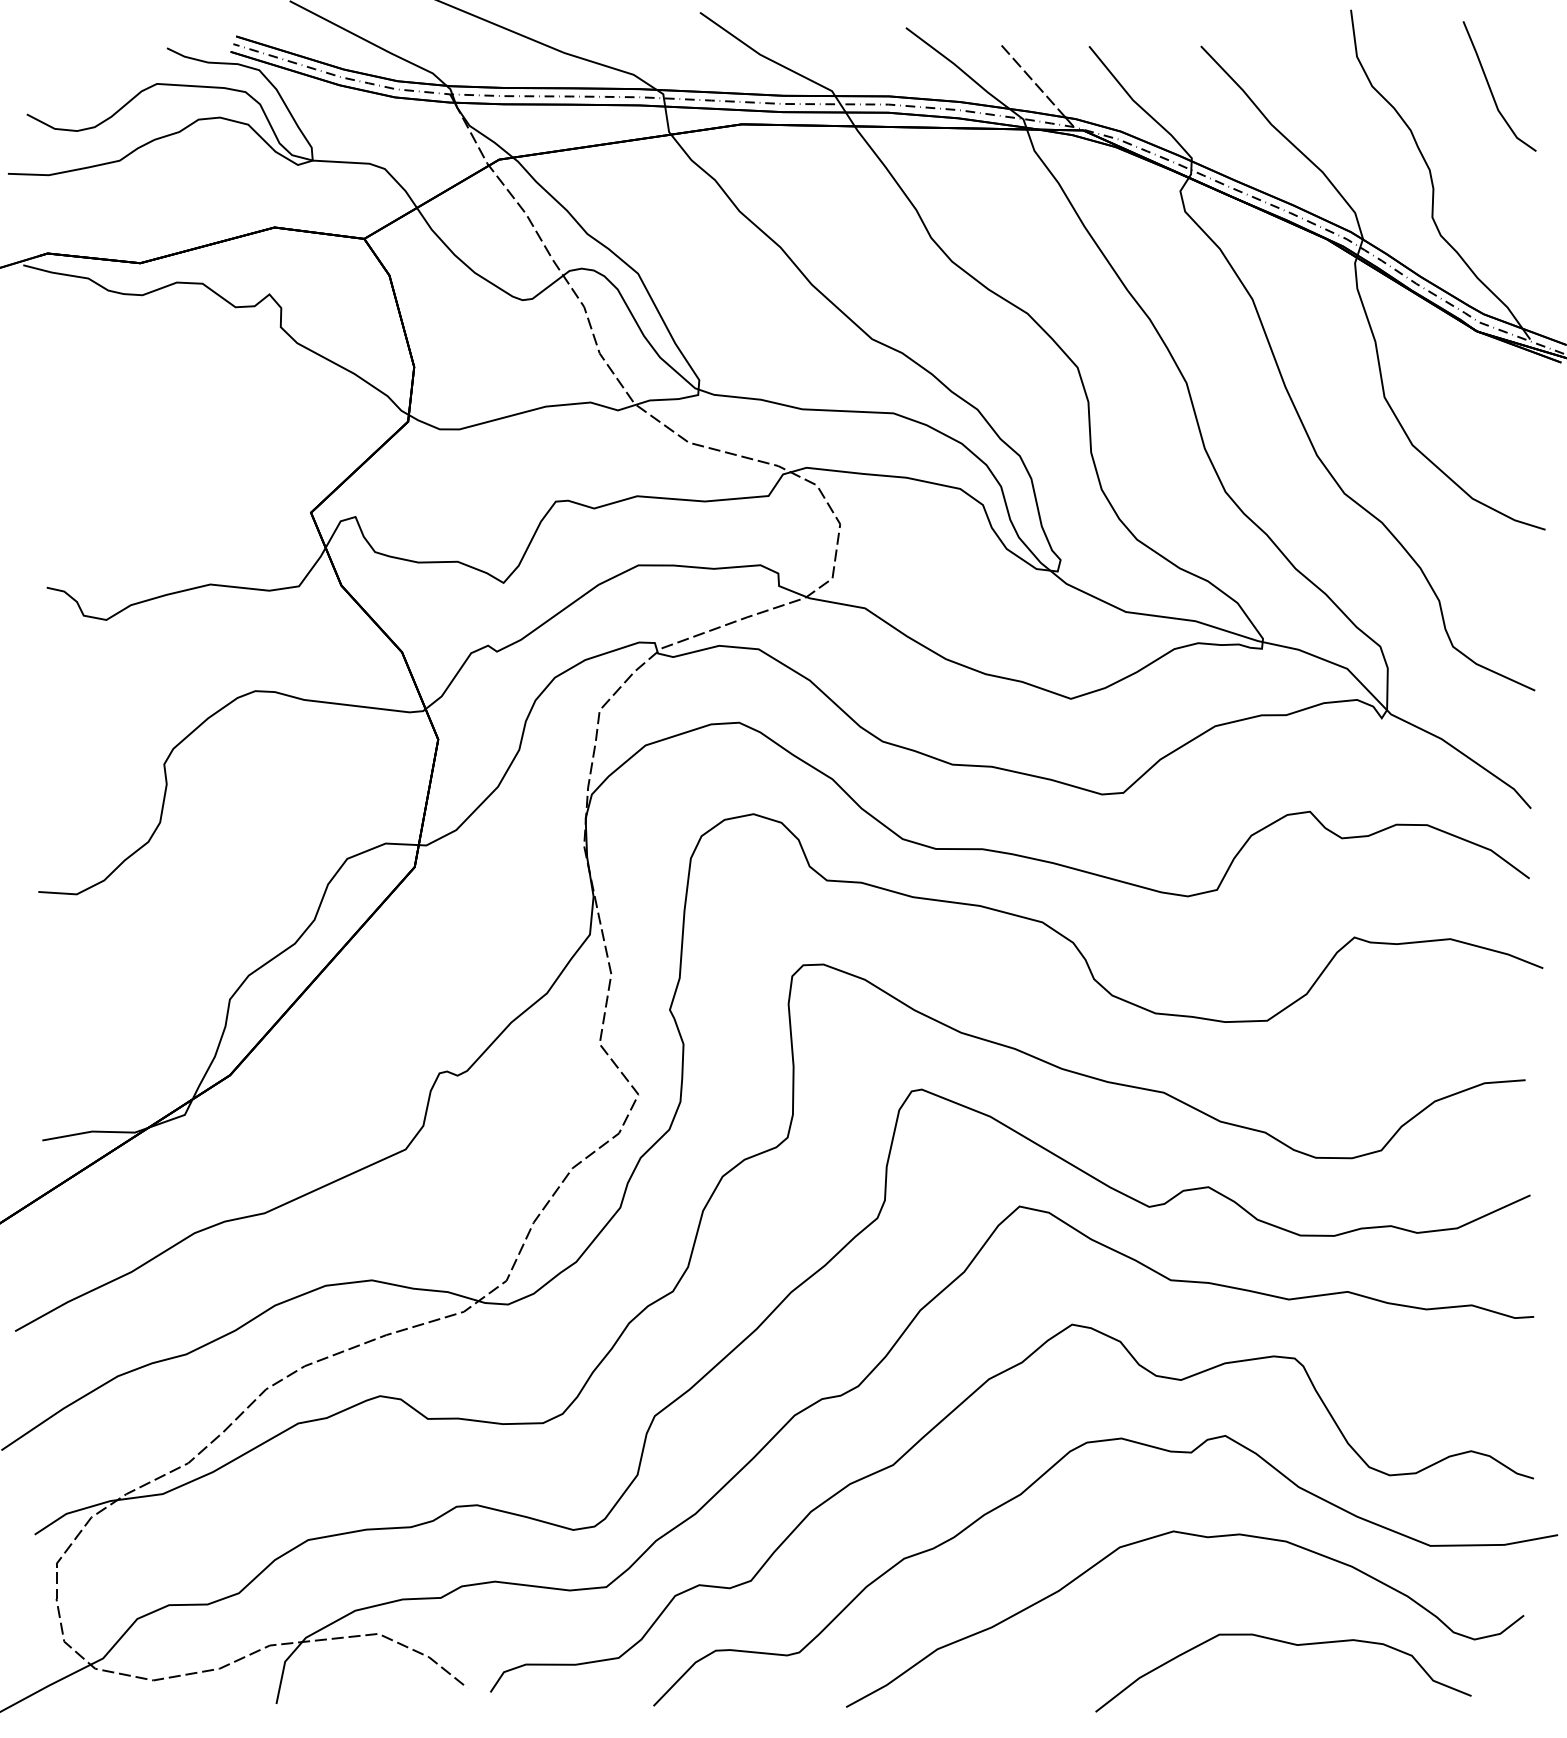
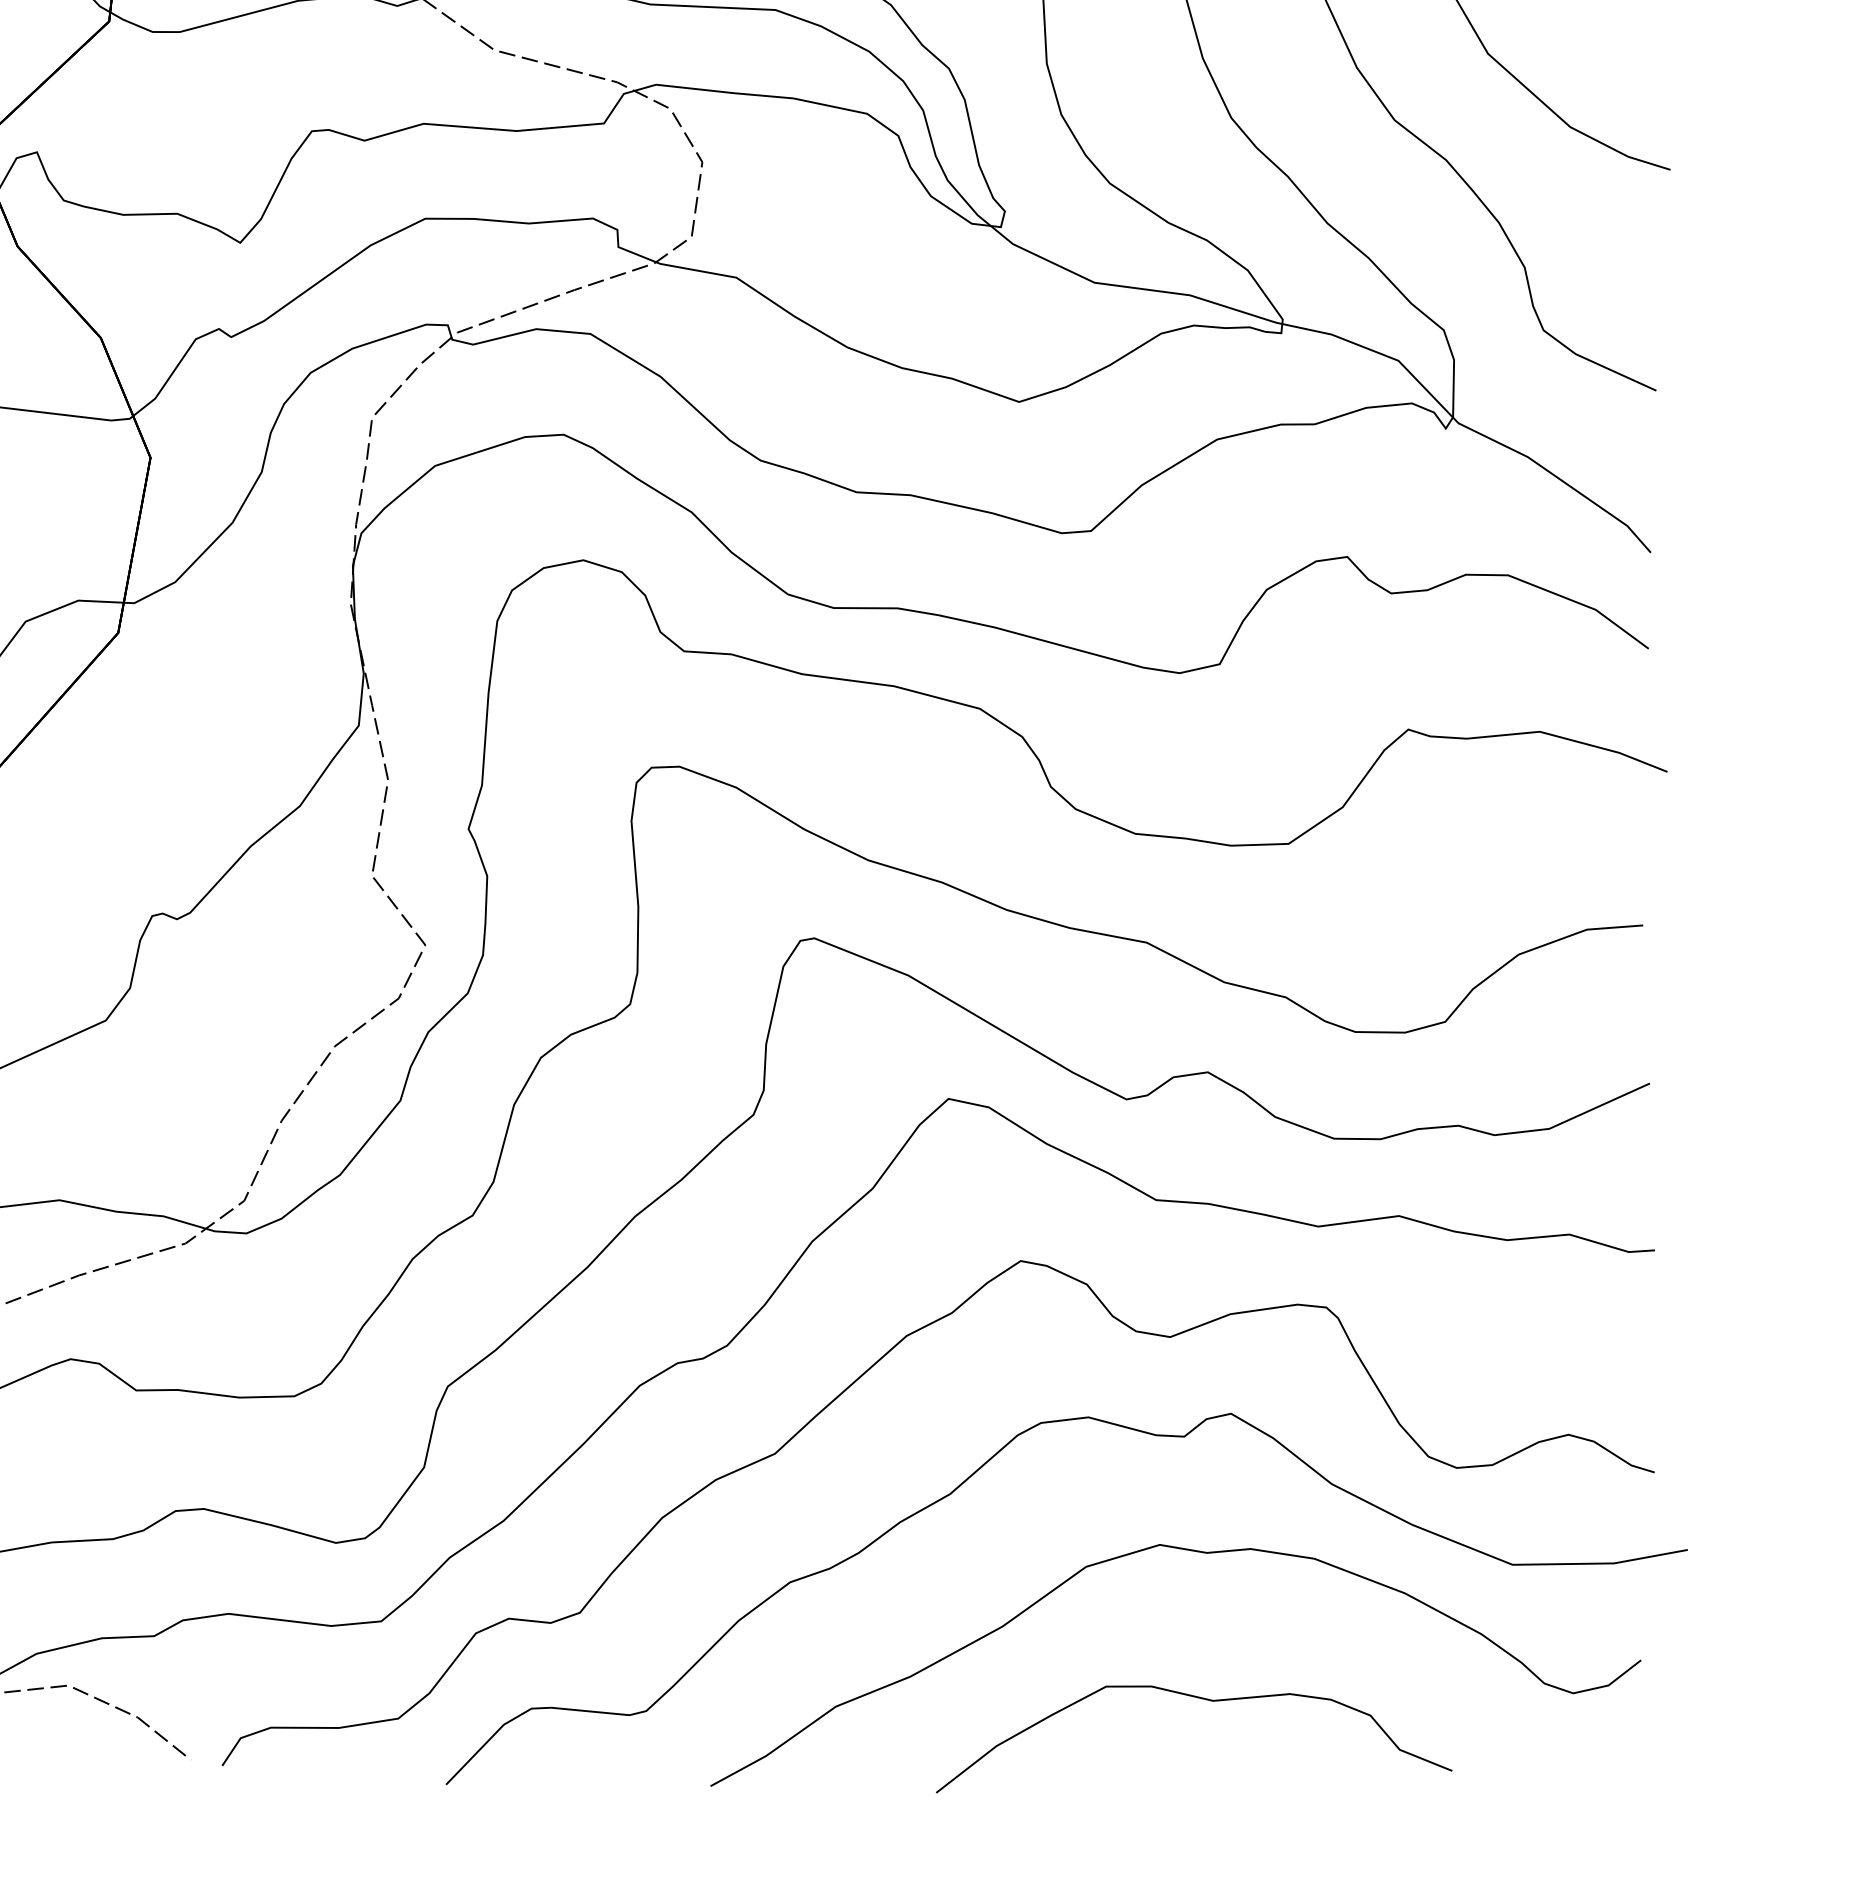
curve: (1289, 1644) -> (1202, 1700), moved

